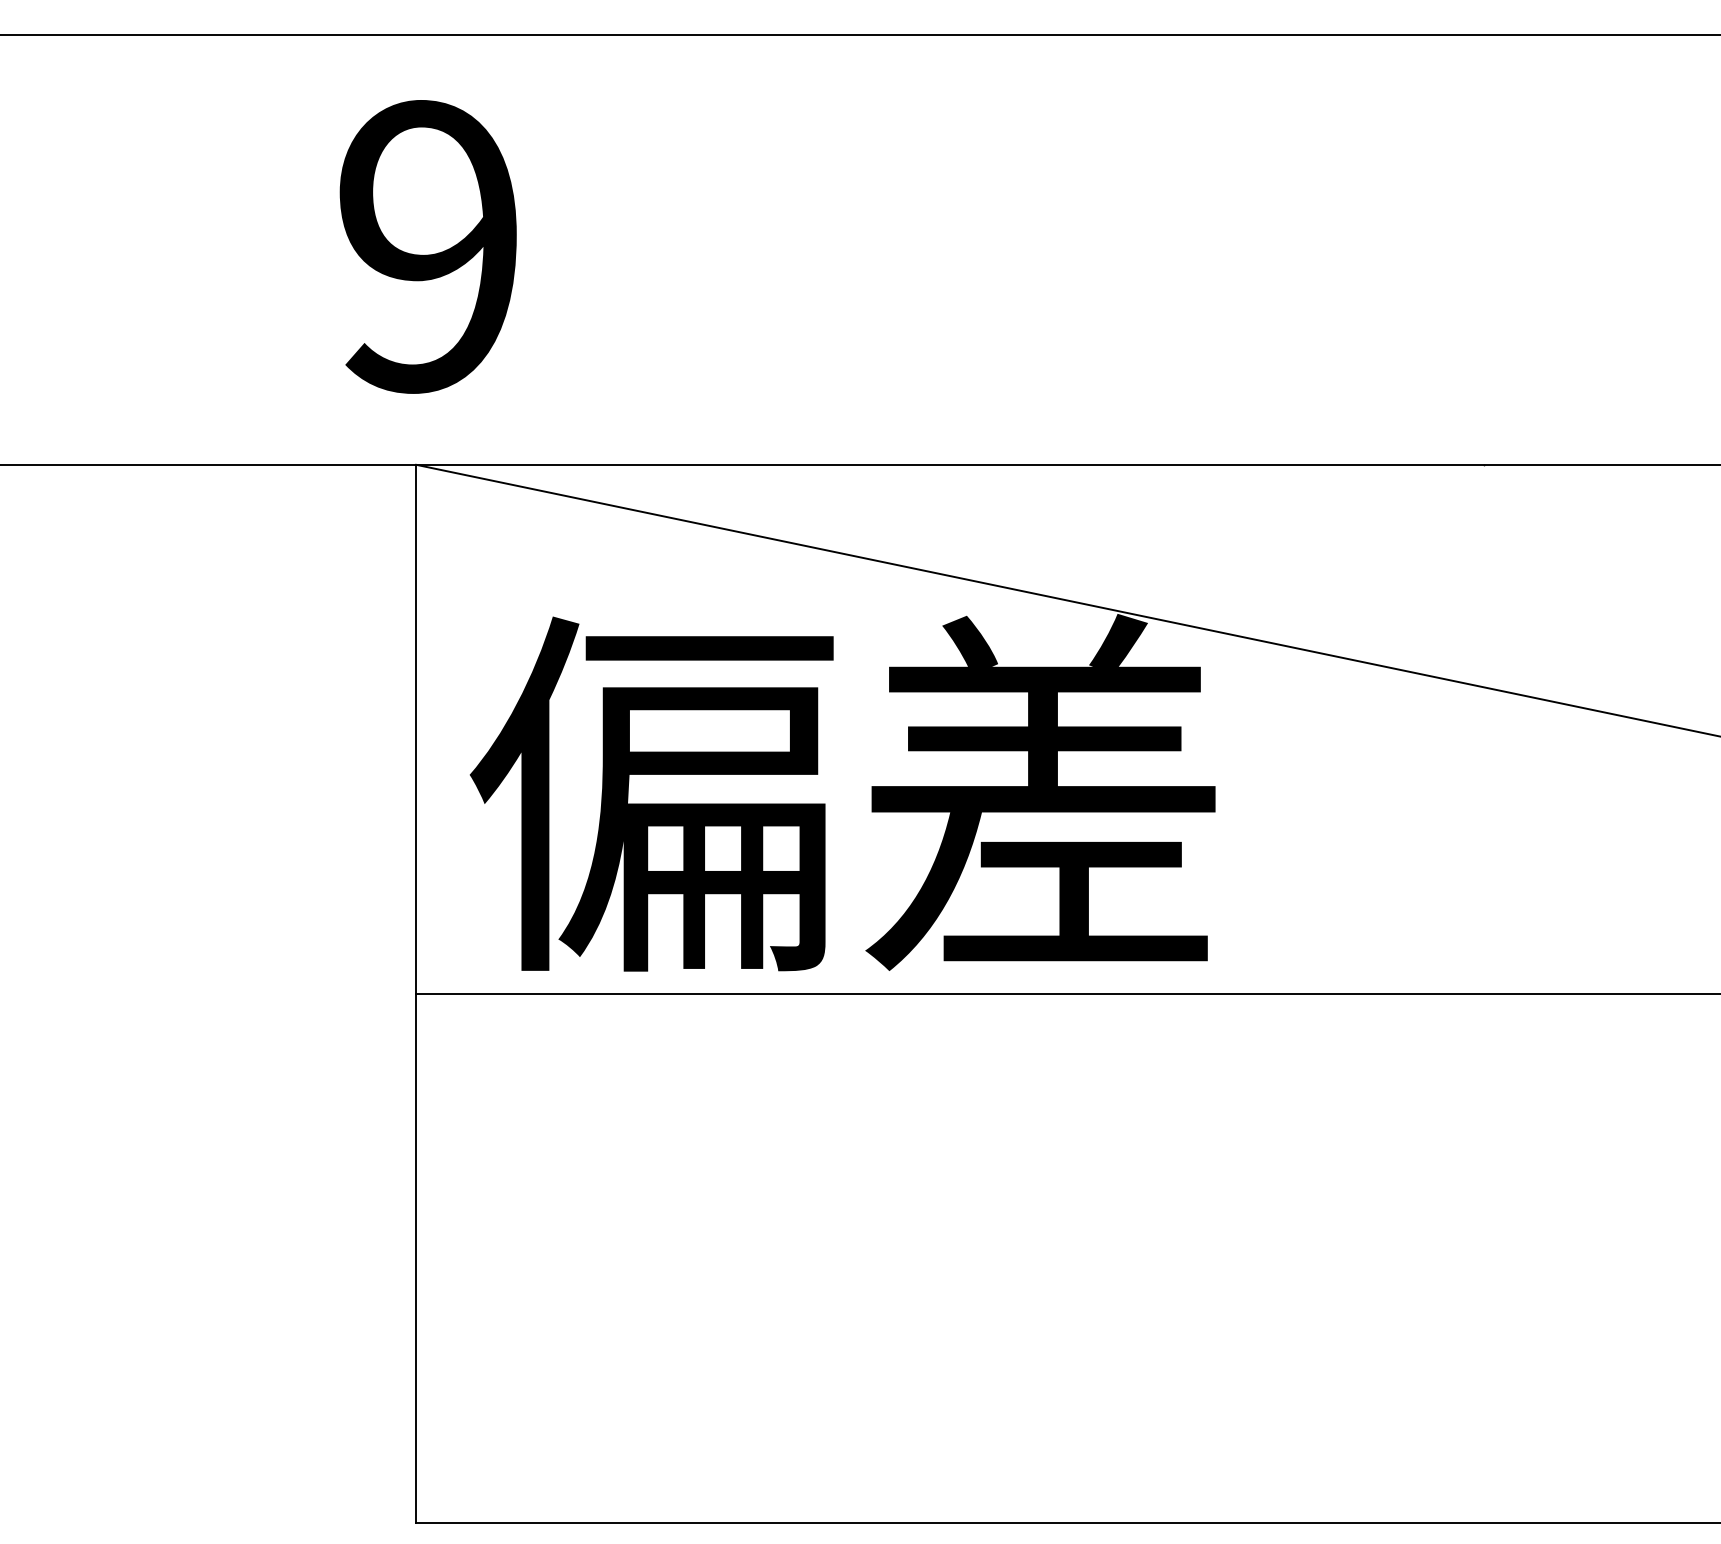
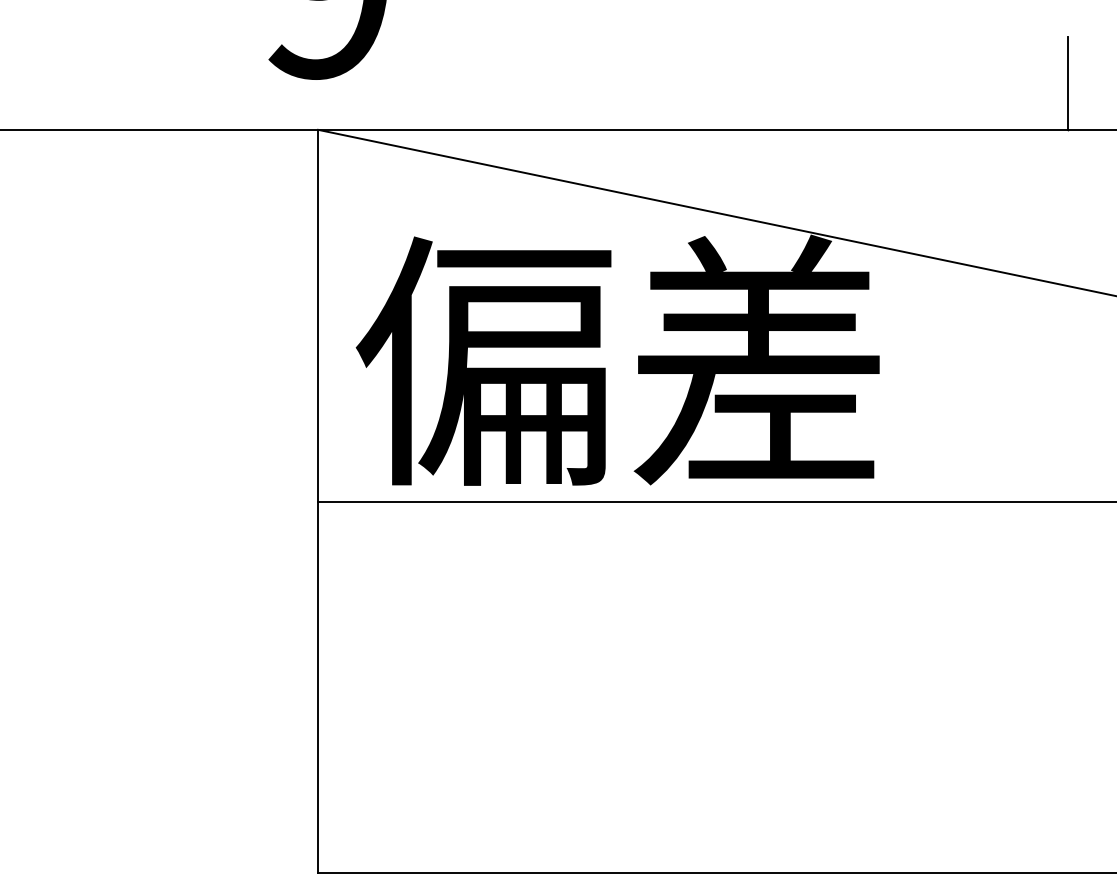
line: (1484, 398) -> (1068, 83), added

